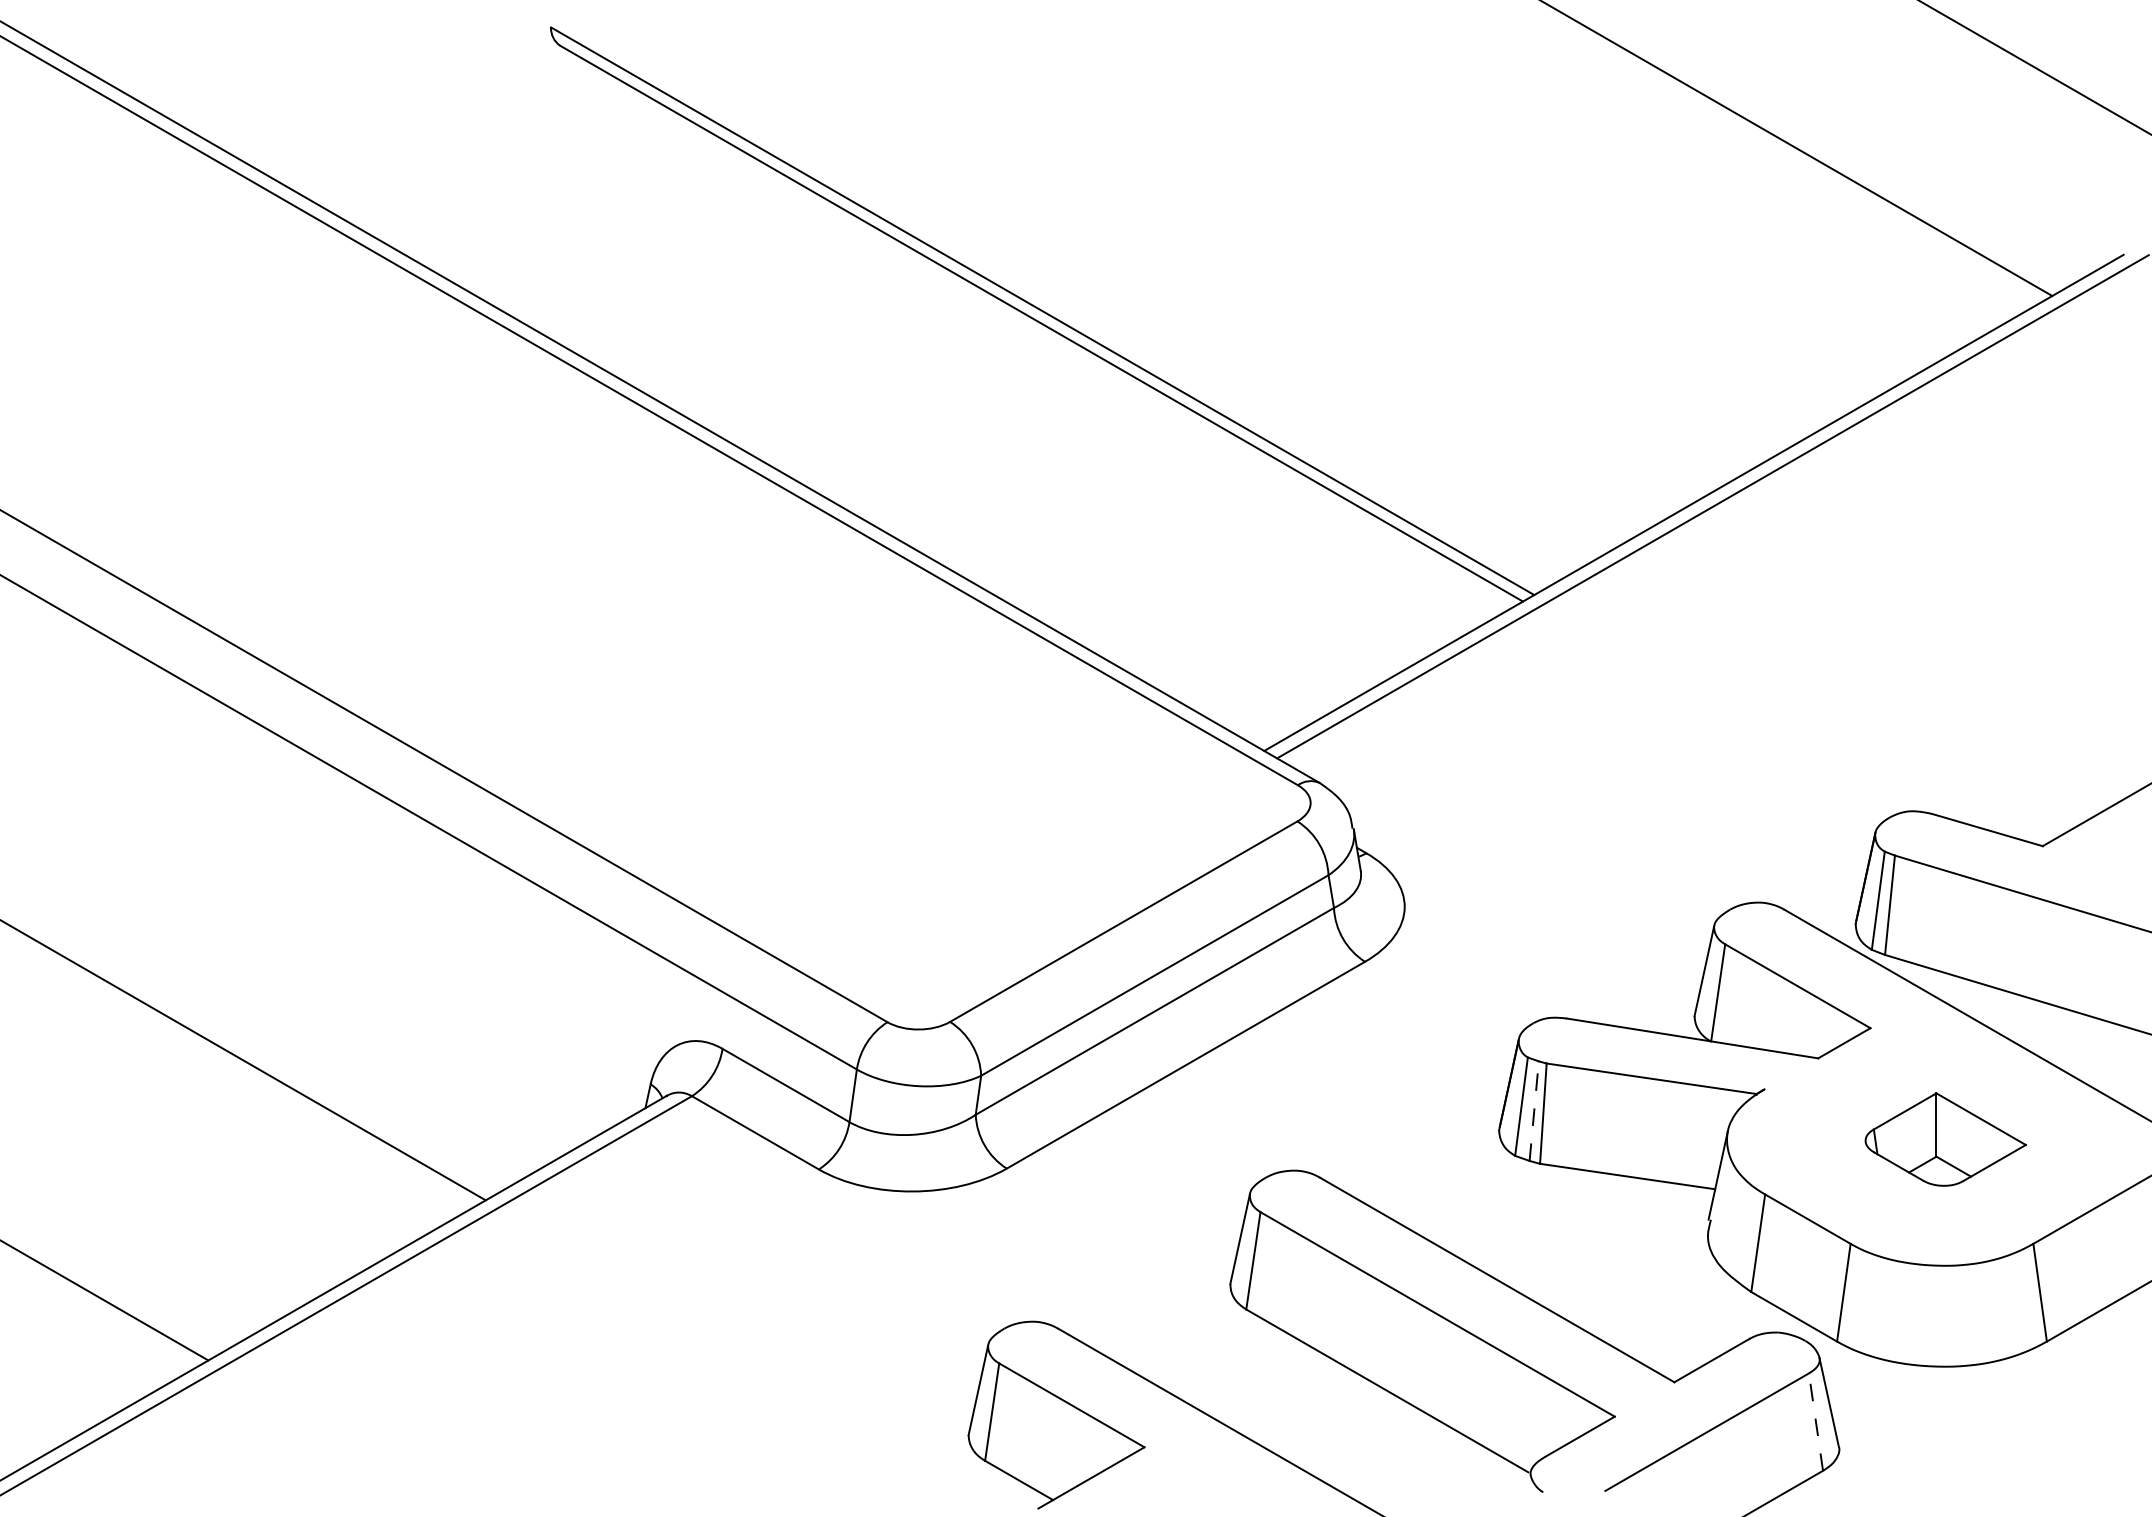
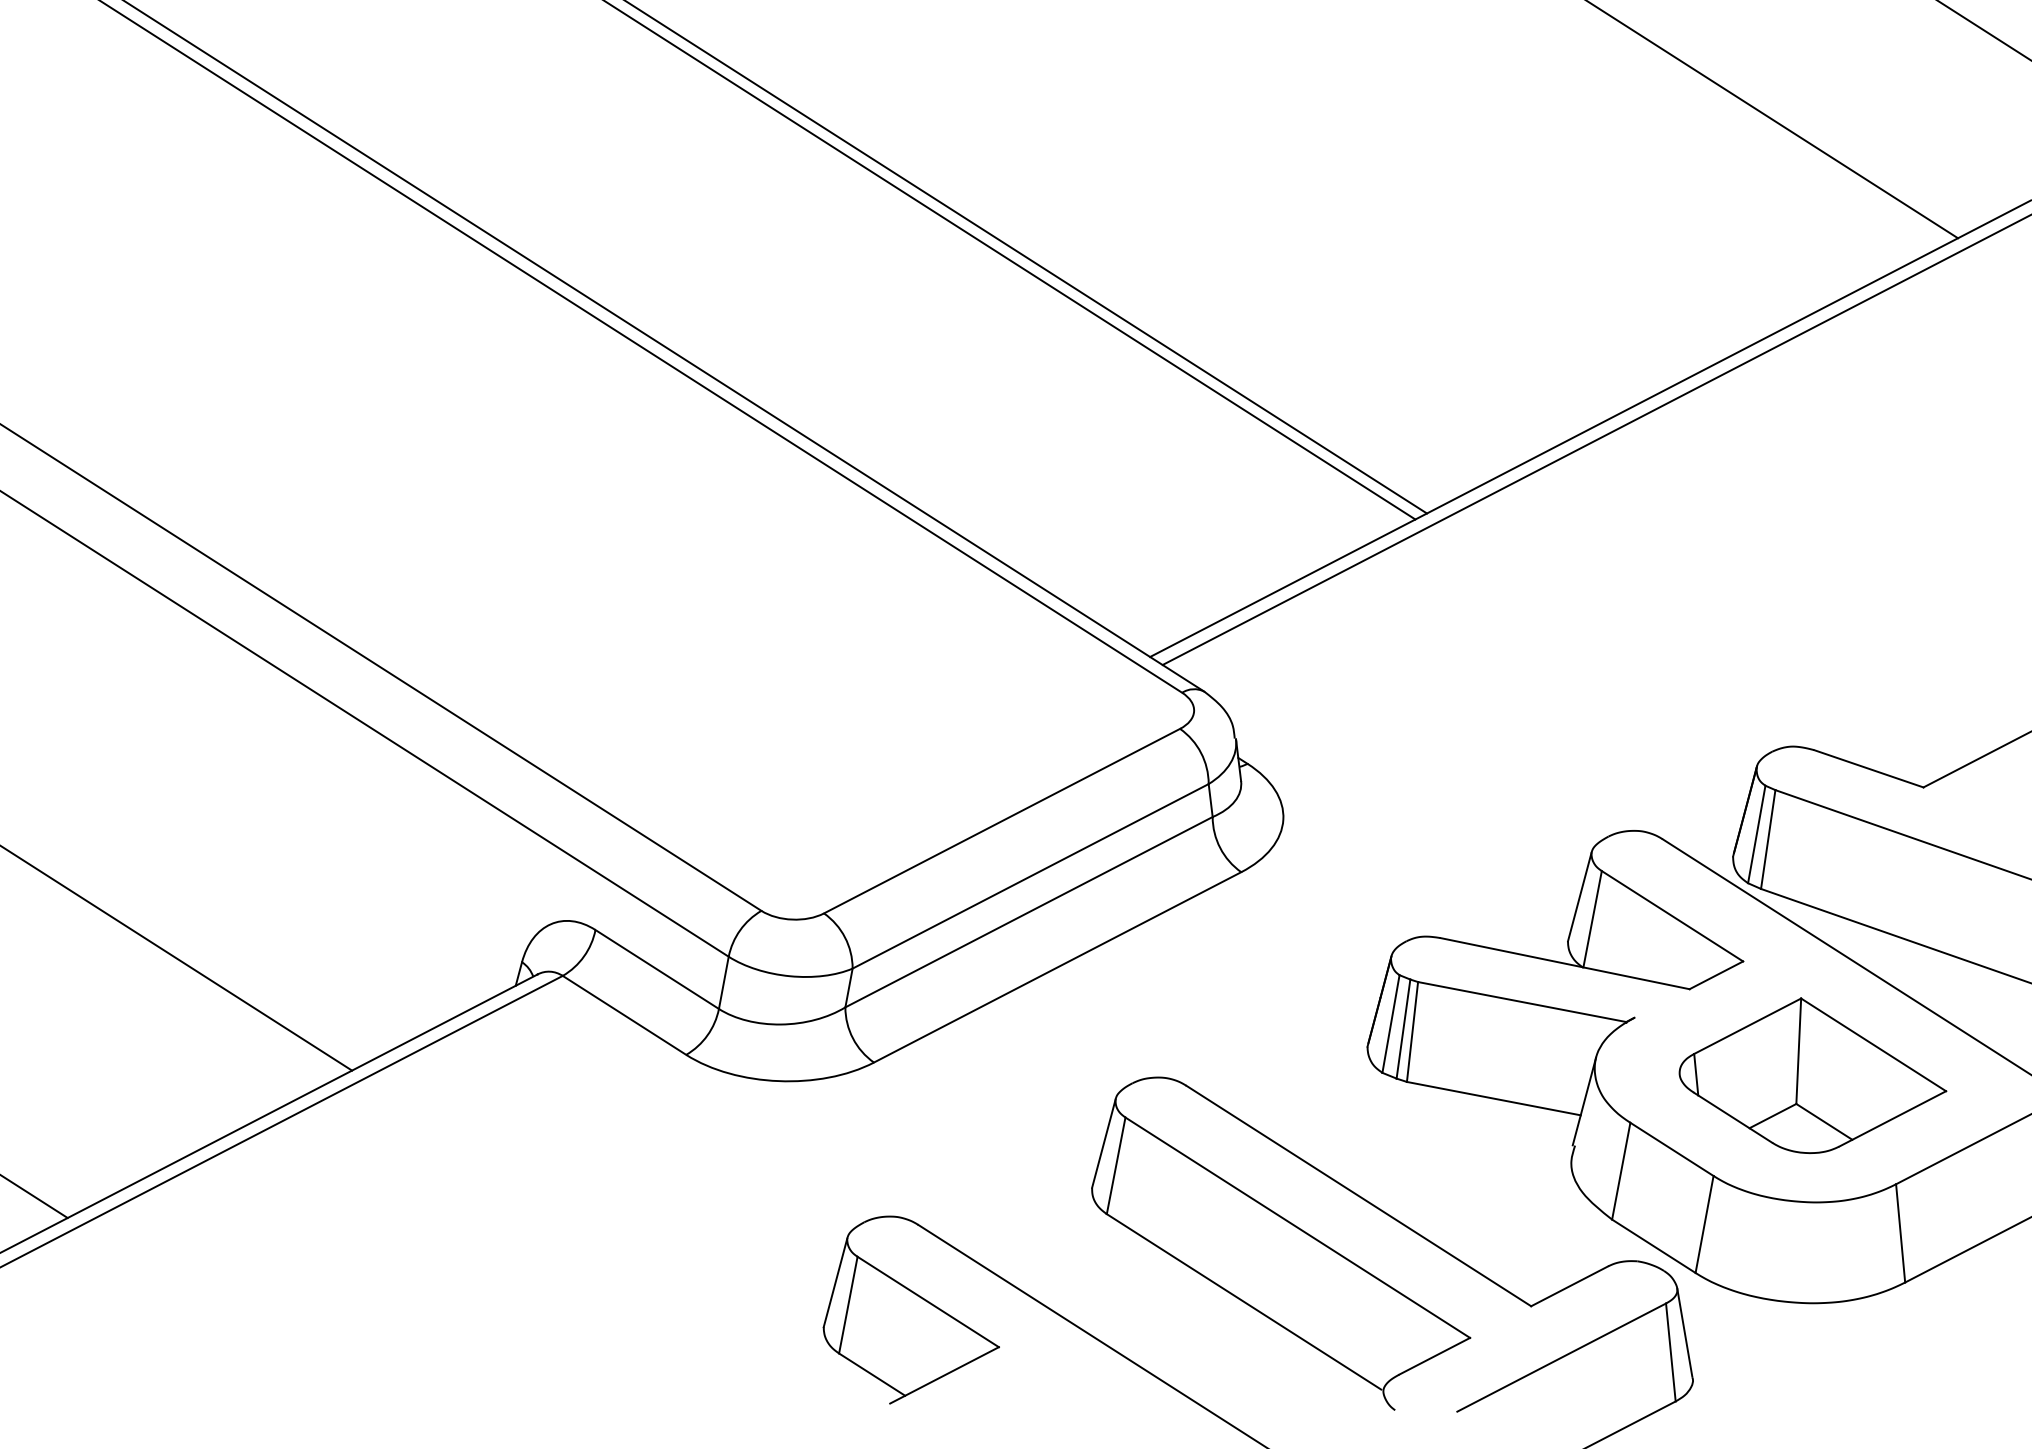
line: (1534, 1111) -> (1403, 1029), dashed -> solid
part: (1945, 1139) -> (1813, 1076), size x1.67
line: (1815, 1421) -> (1670, 1351), dashed -> solid

